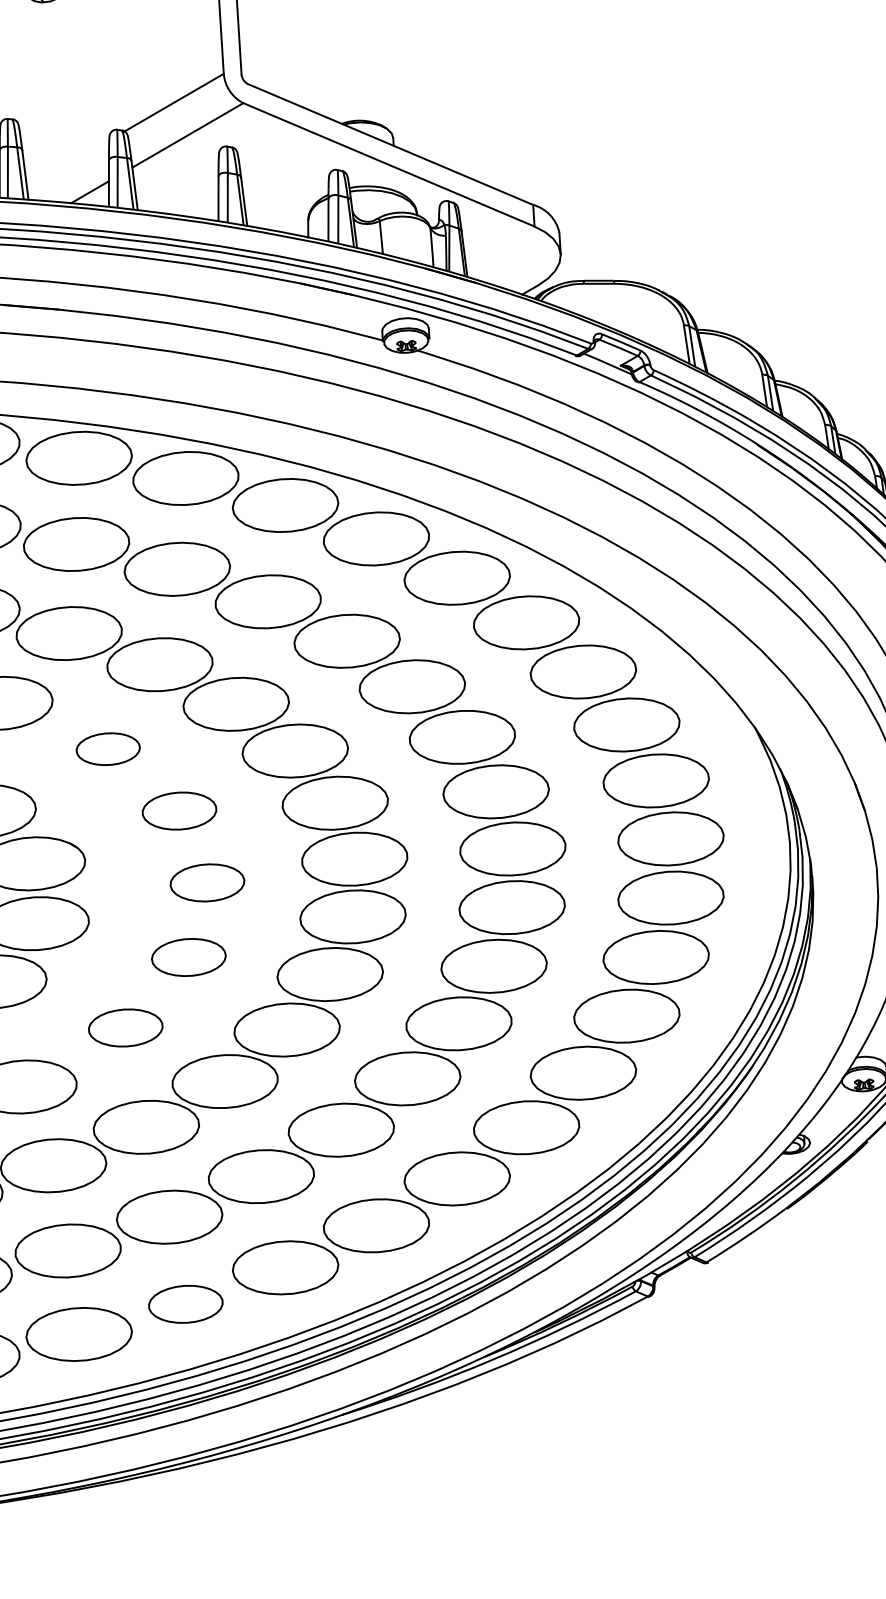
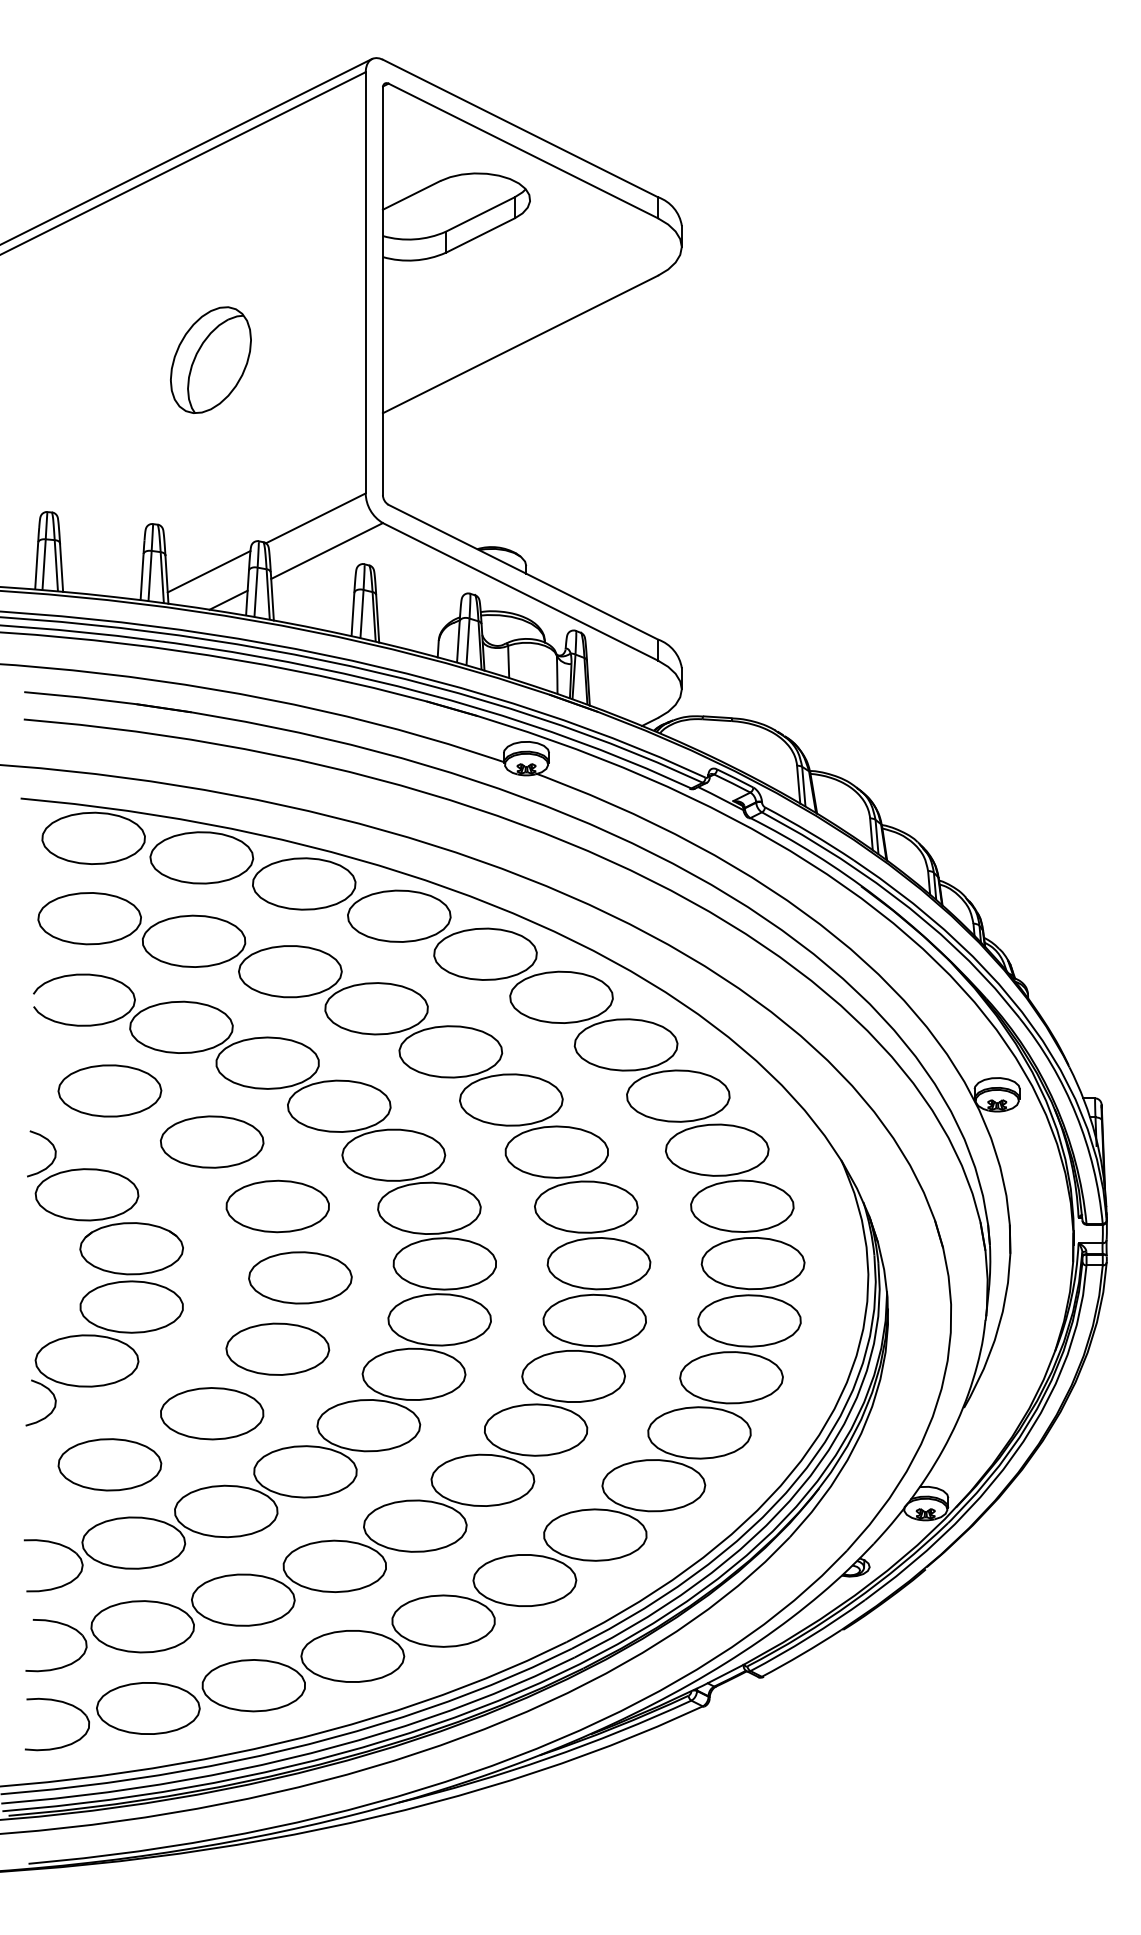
line: (67, 164) -> (208, 571), added
part: (108, 748) -> (212, 1141), size x1.67
part: (179, 811) -> (277, 1206), size x1.43
part: (207, 882) -> (300, 1277), size x1.43
part: (188, 956) -> (277, 1348), size x1.43
part: (125, 1027) -> (212, 1413), size x1.43
part: (185, 1304) -> (253, 1685), size x1.43

